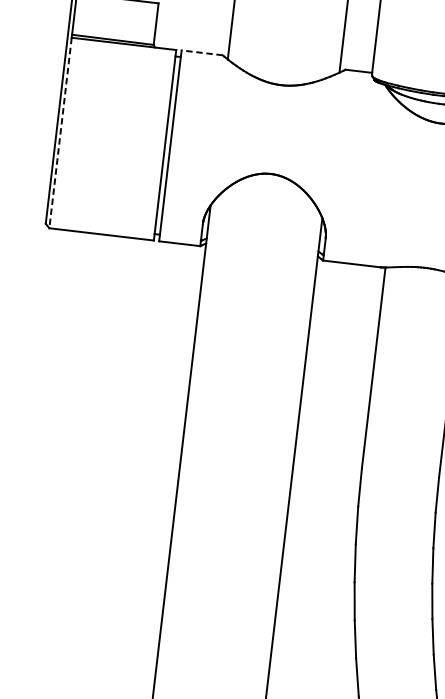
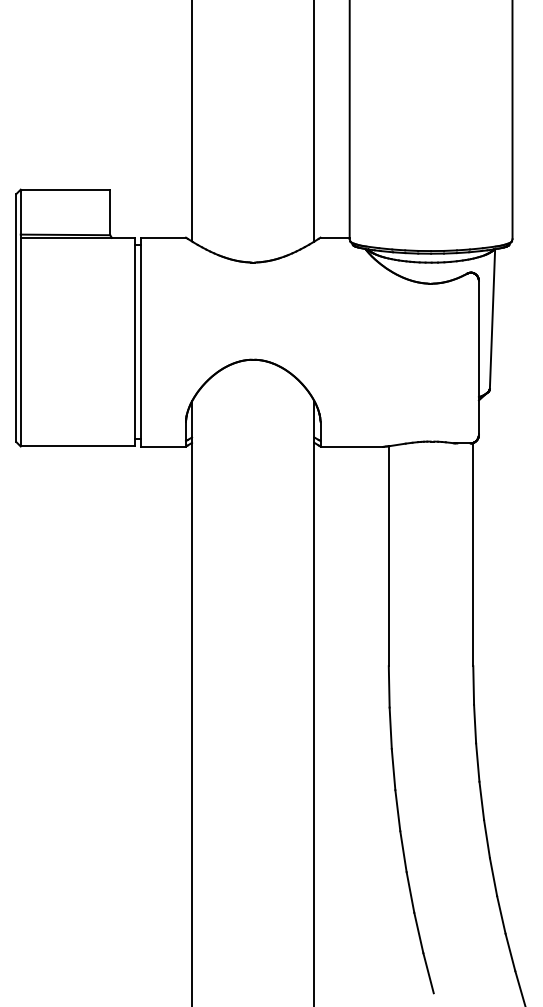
line: (202, 52) -> (163, 237), dashed -> solid
line: (60, 133) -> (20, 342), dashed -> solid

